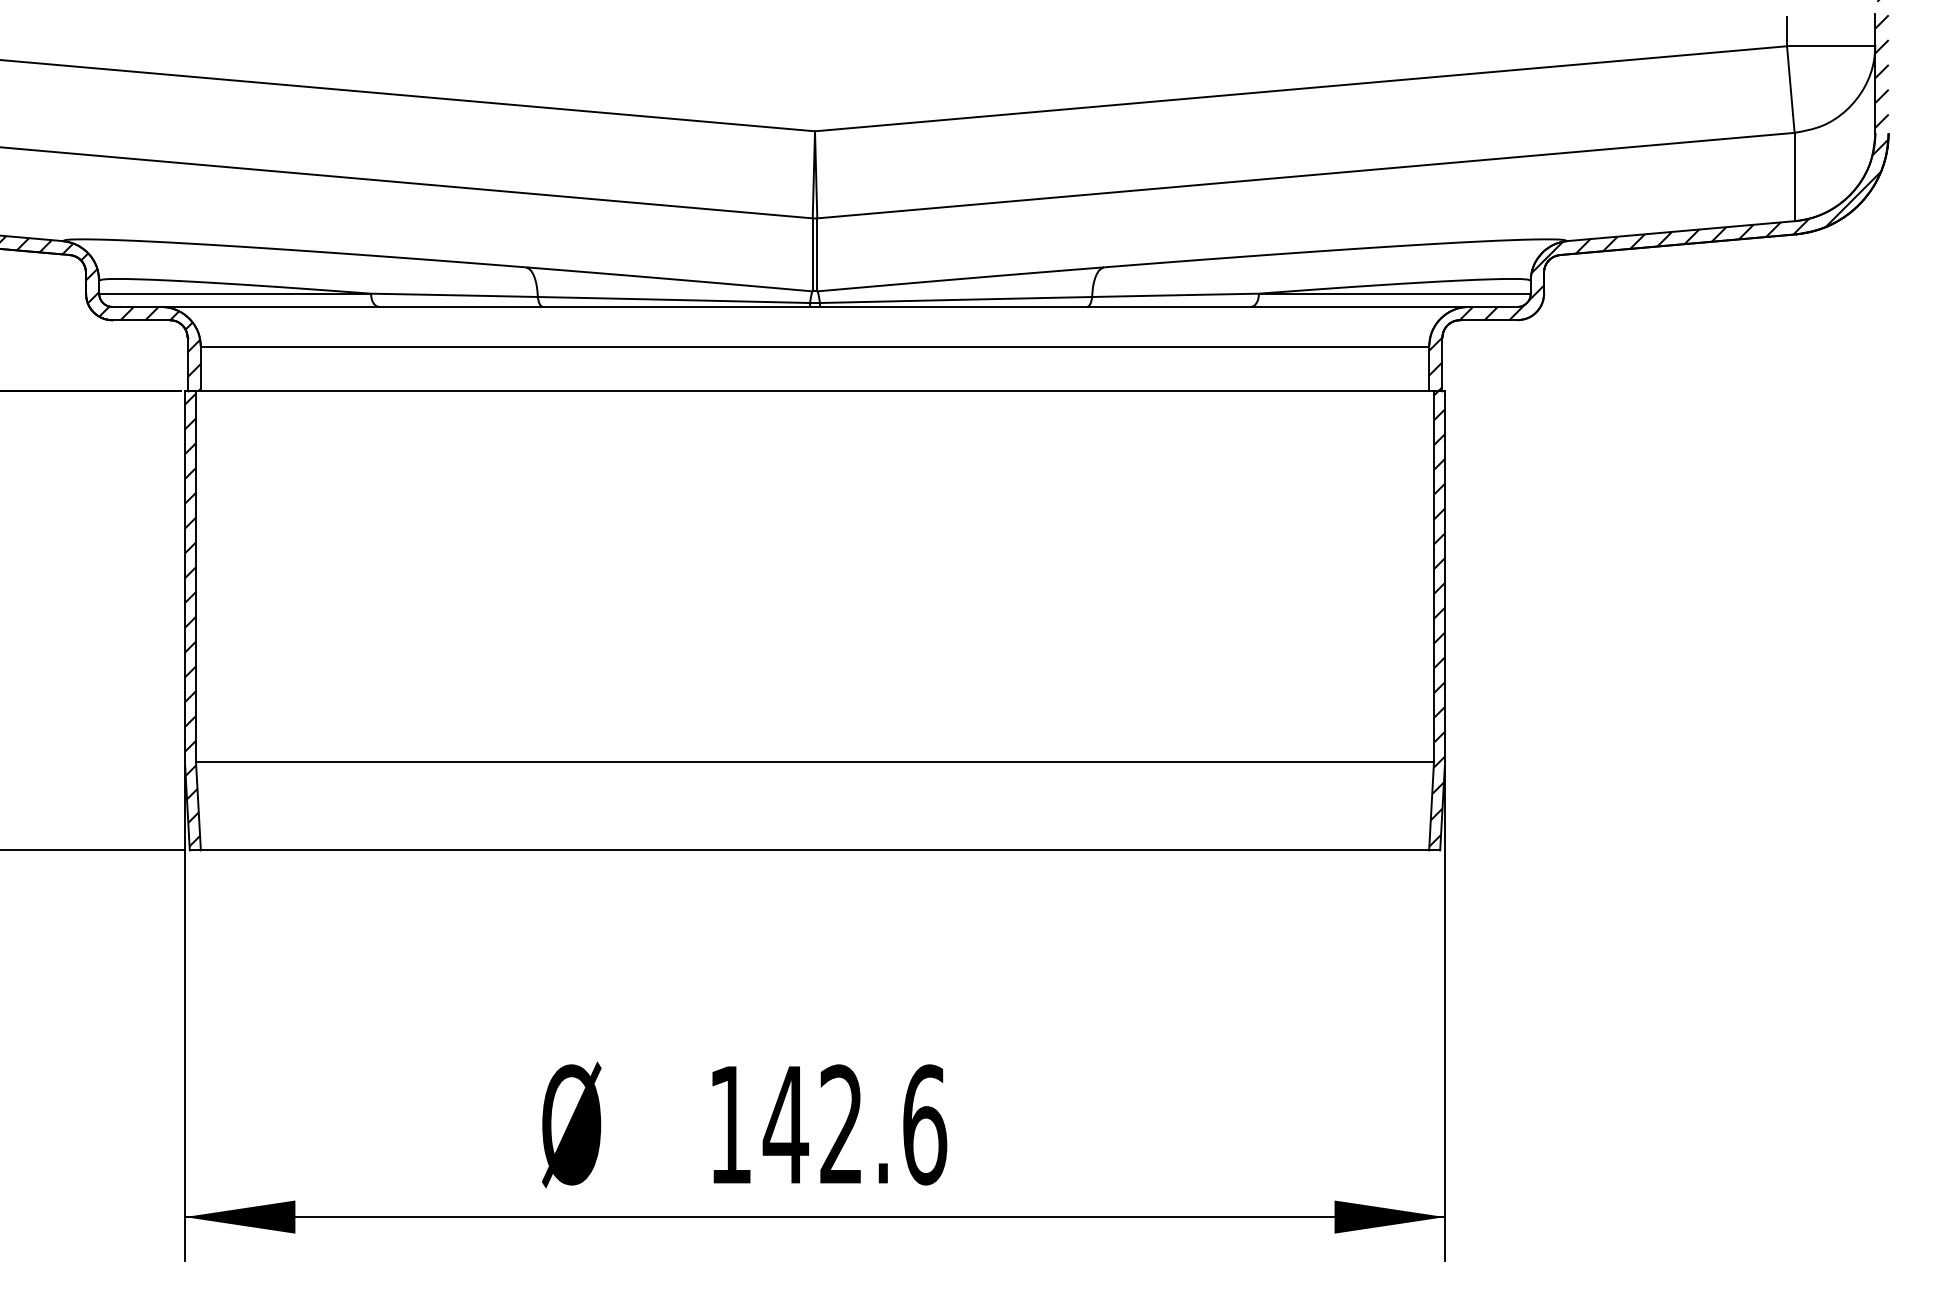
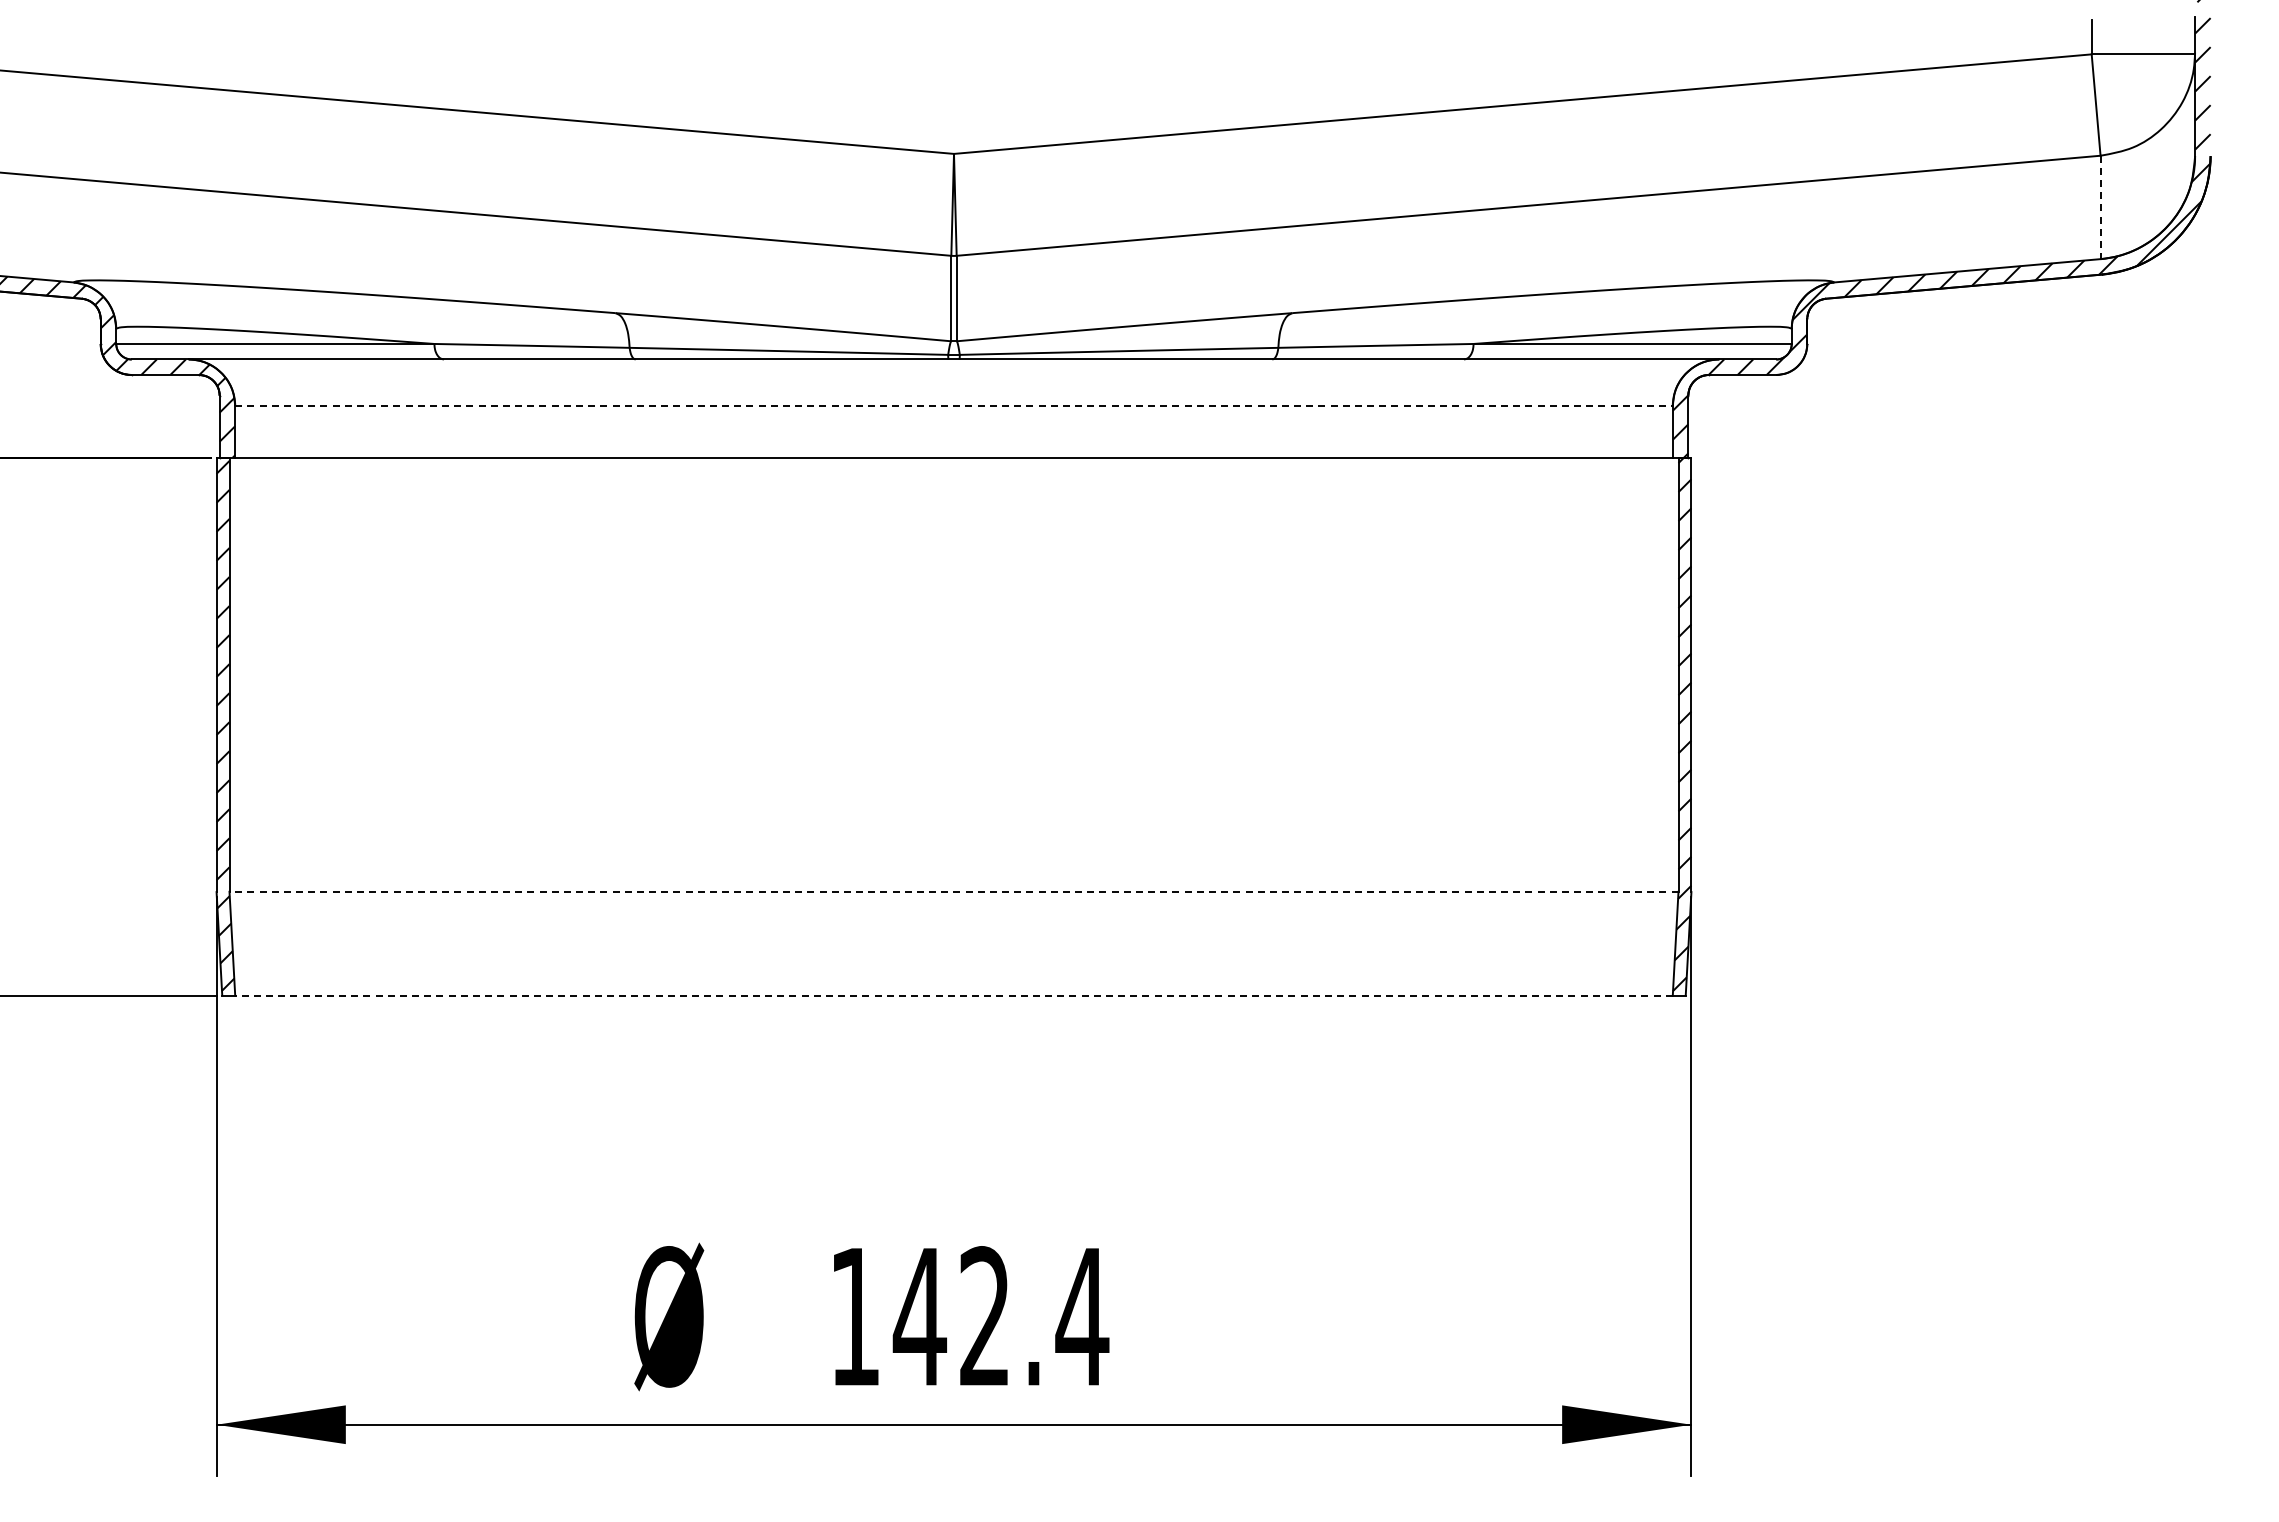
line: (1794, 177) -> (2100, 207), solid -> dashed
line: (815, 347) -> (954, 406), solid -> dashed
line: (814, 761) -> (953, 891), solid -> dashed
line: (815, 850) -> (954, 995), solid -> dashed
text: (924, 1124) -> (1082, 1316), 142.6 -> 142.4

